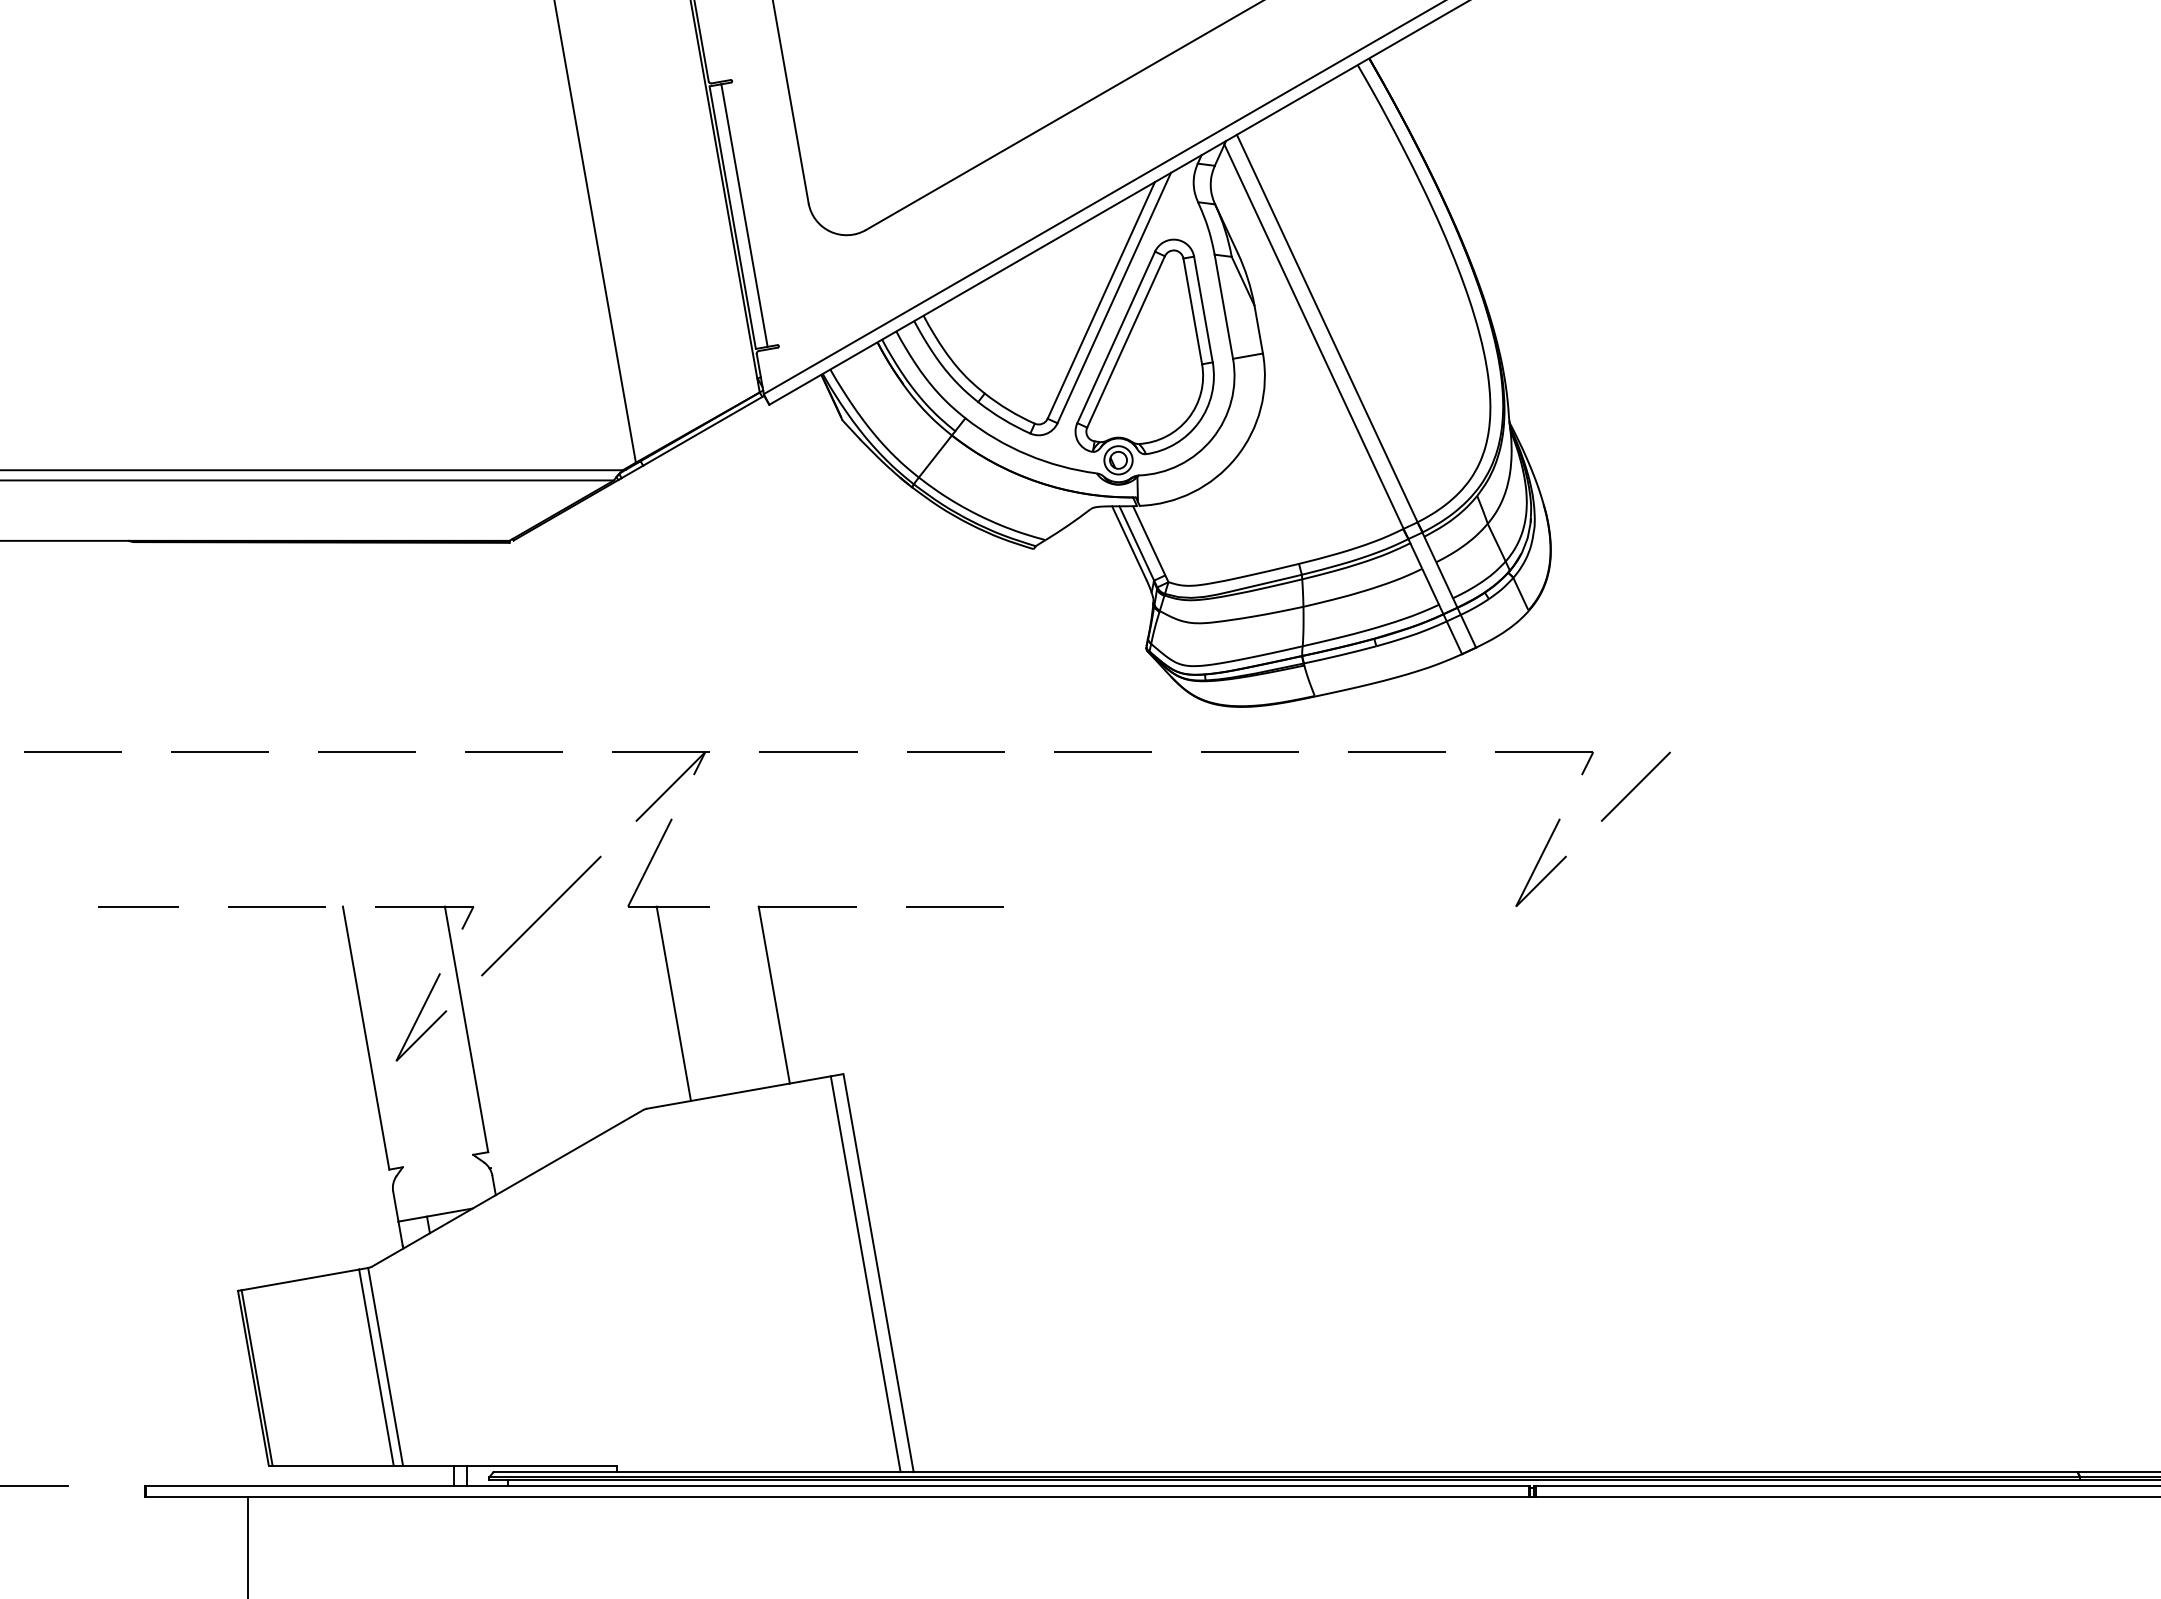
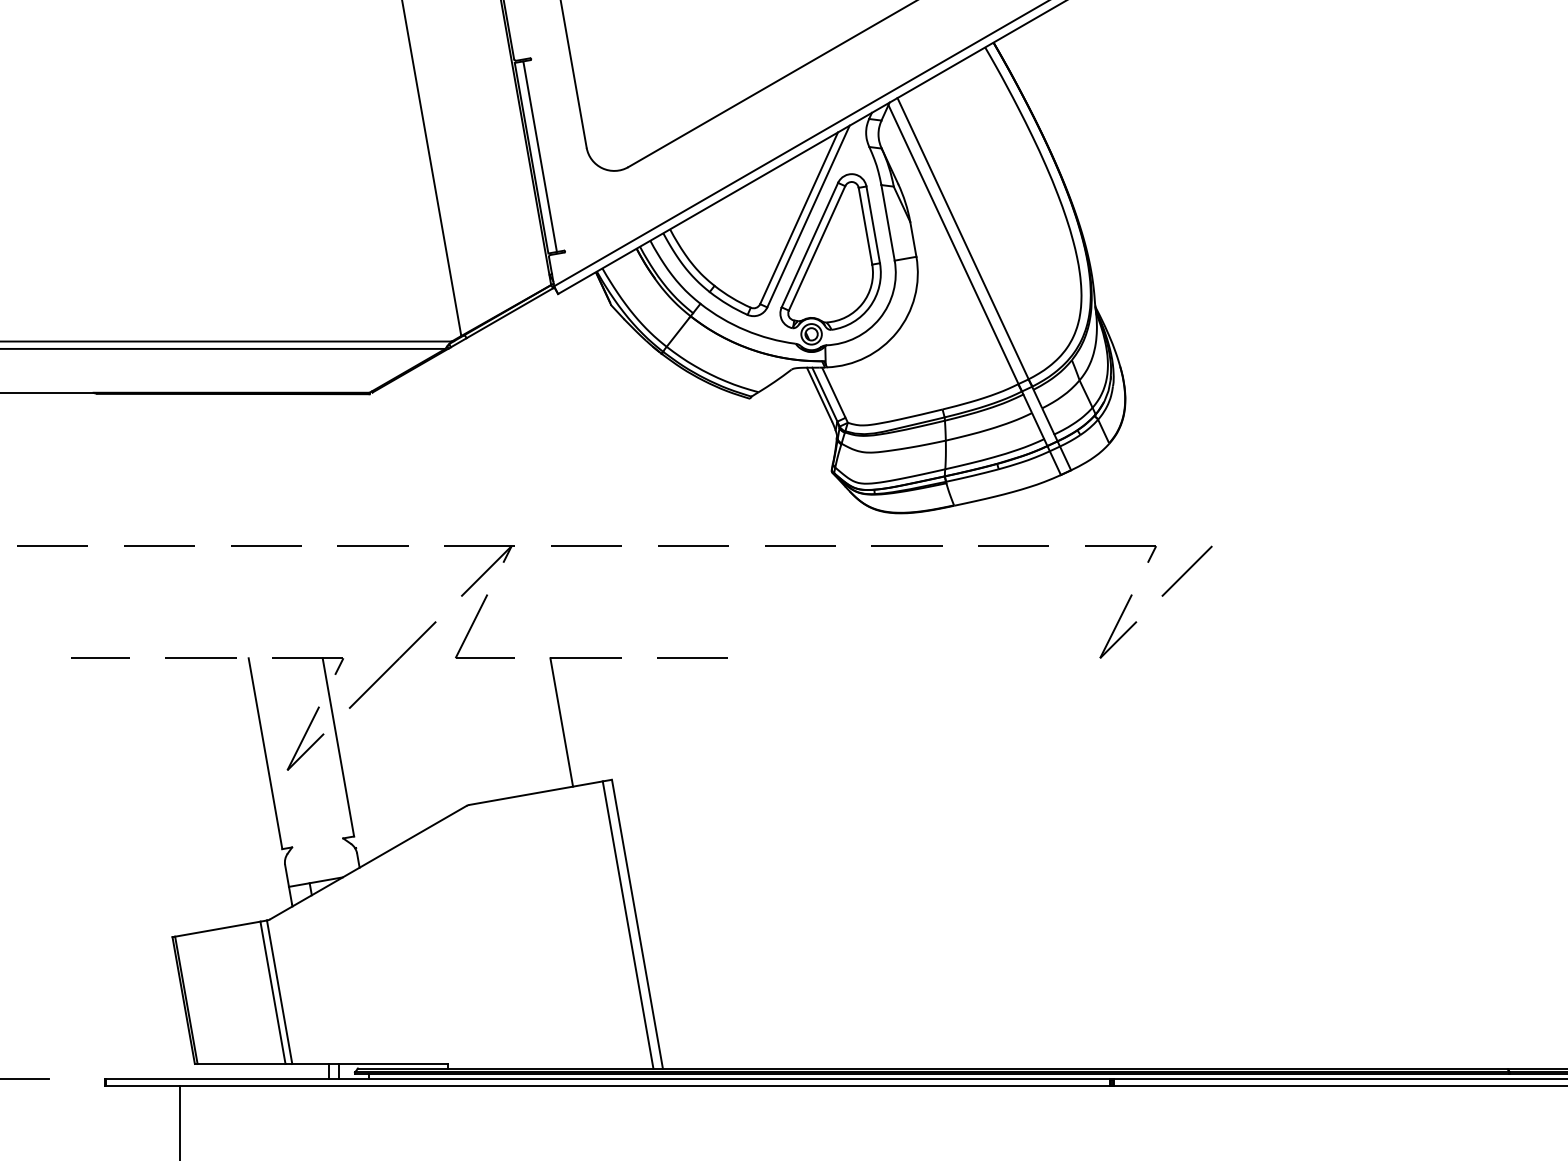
line: (673, 1003) -> (488, 728), removed

